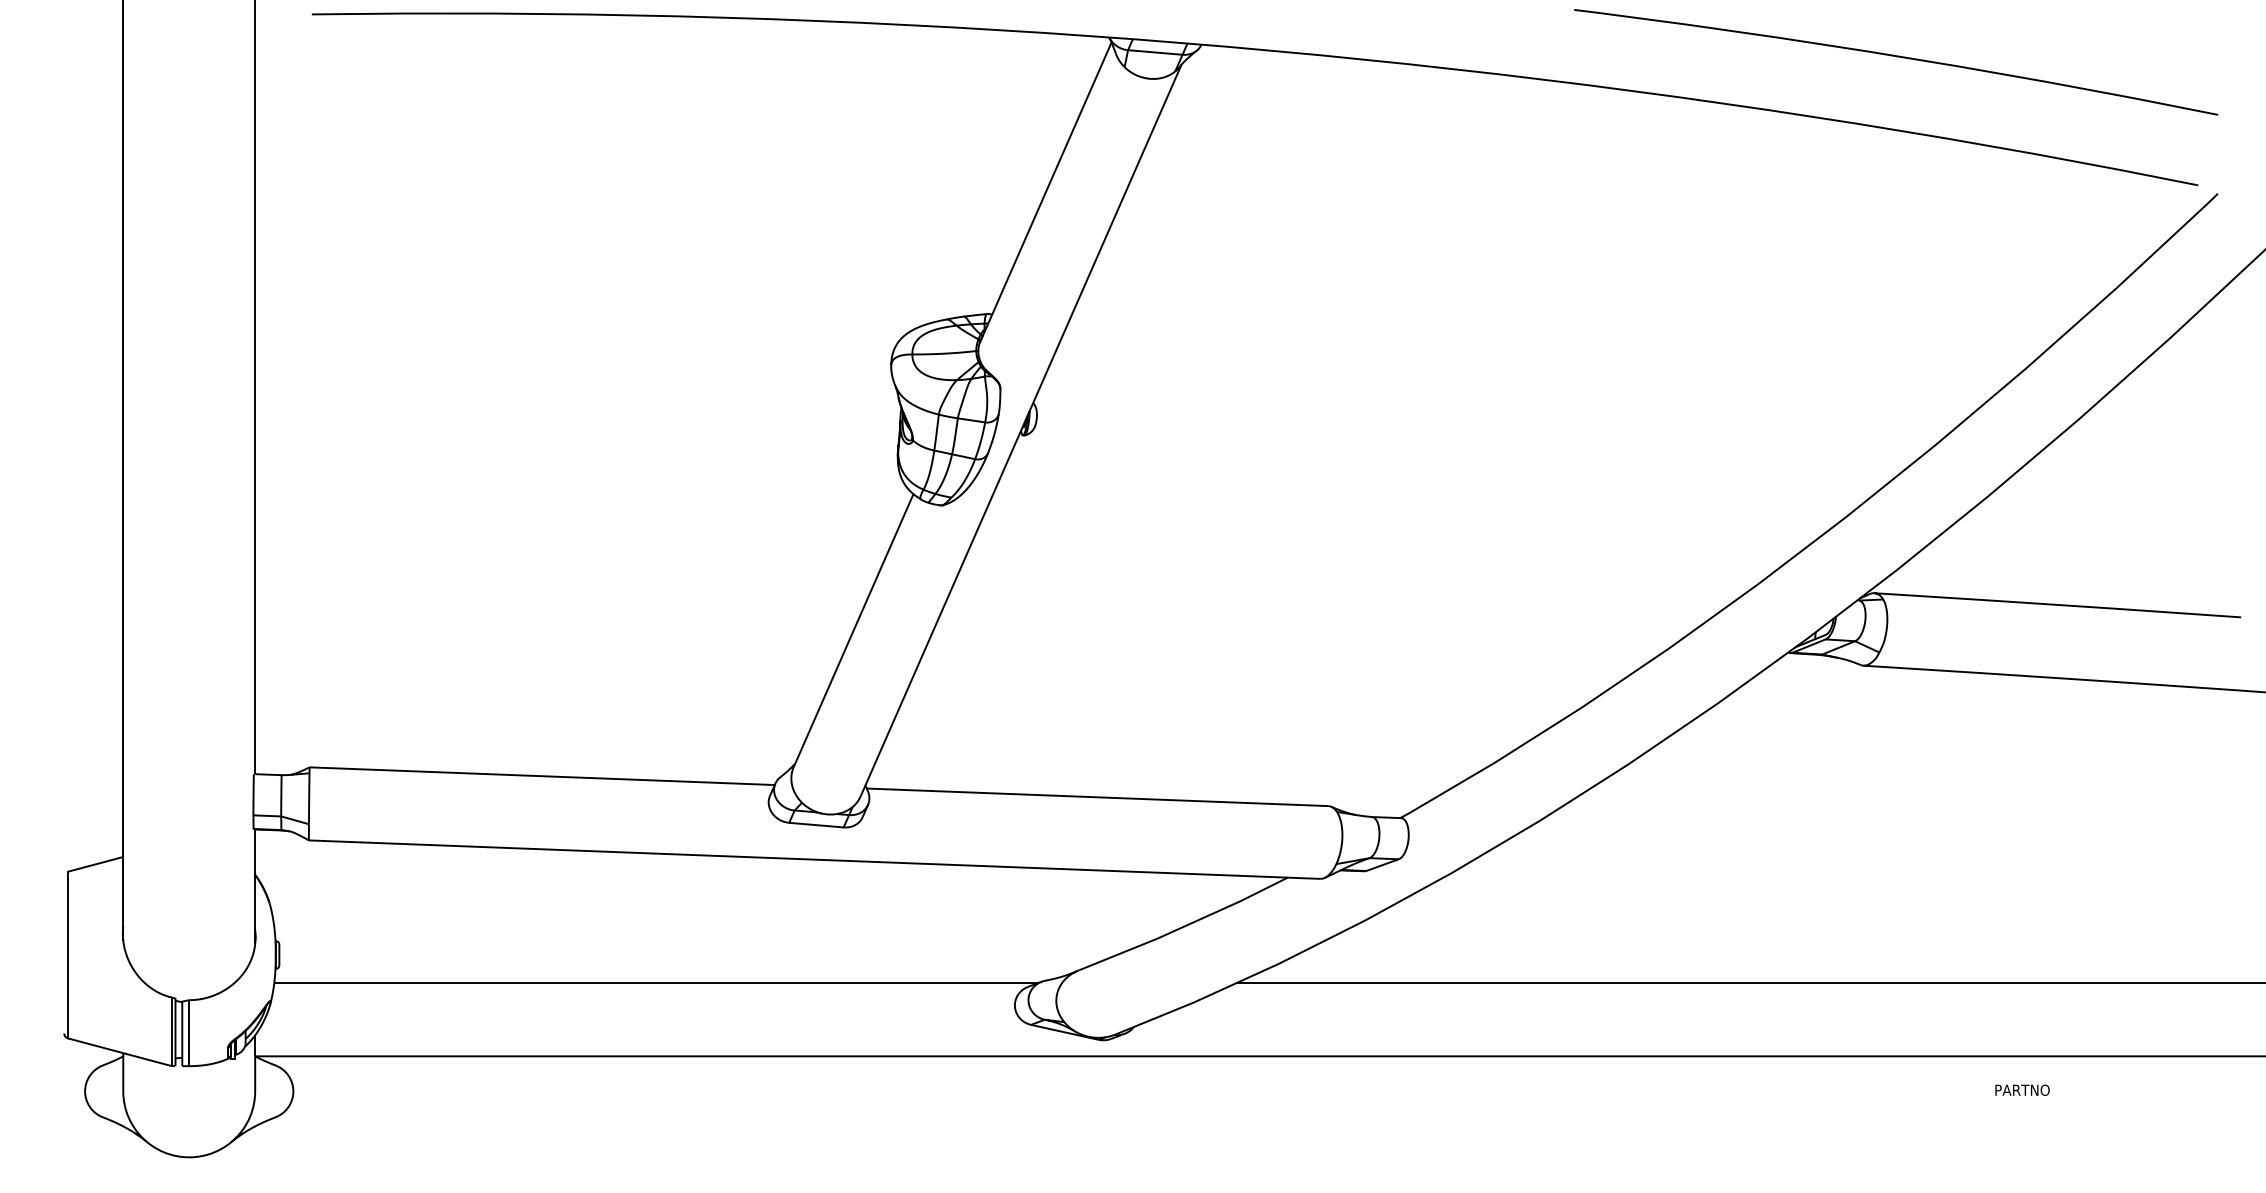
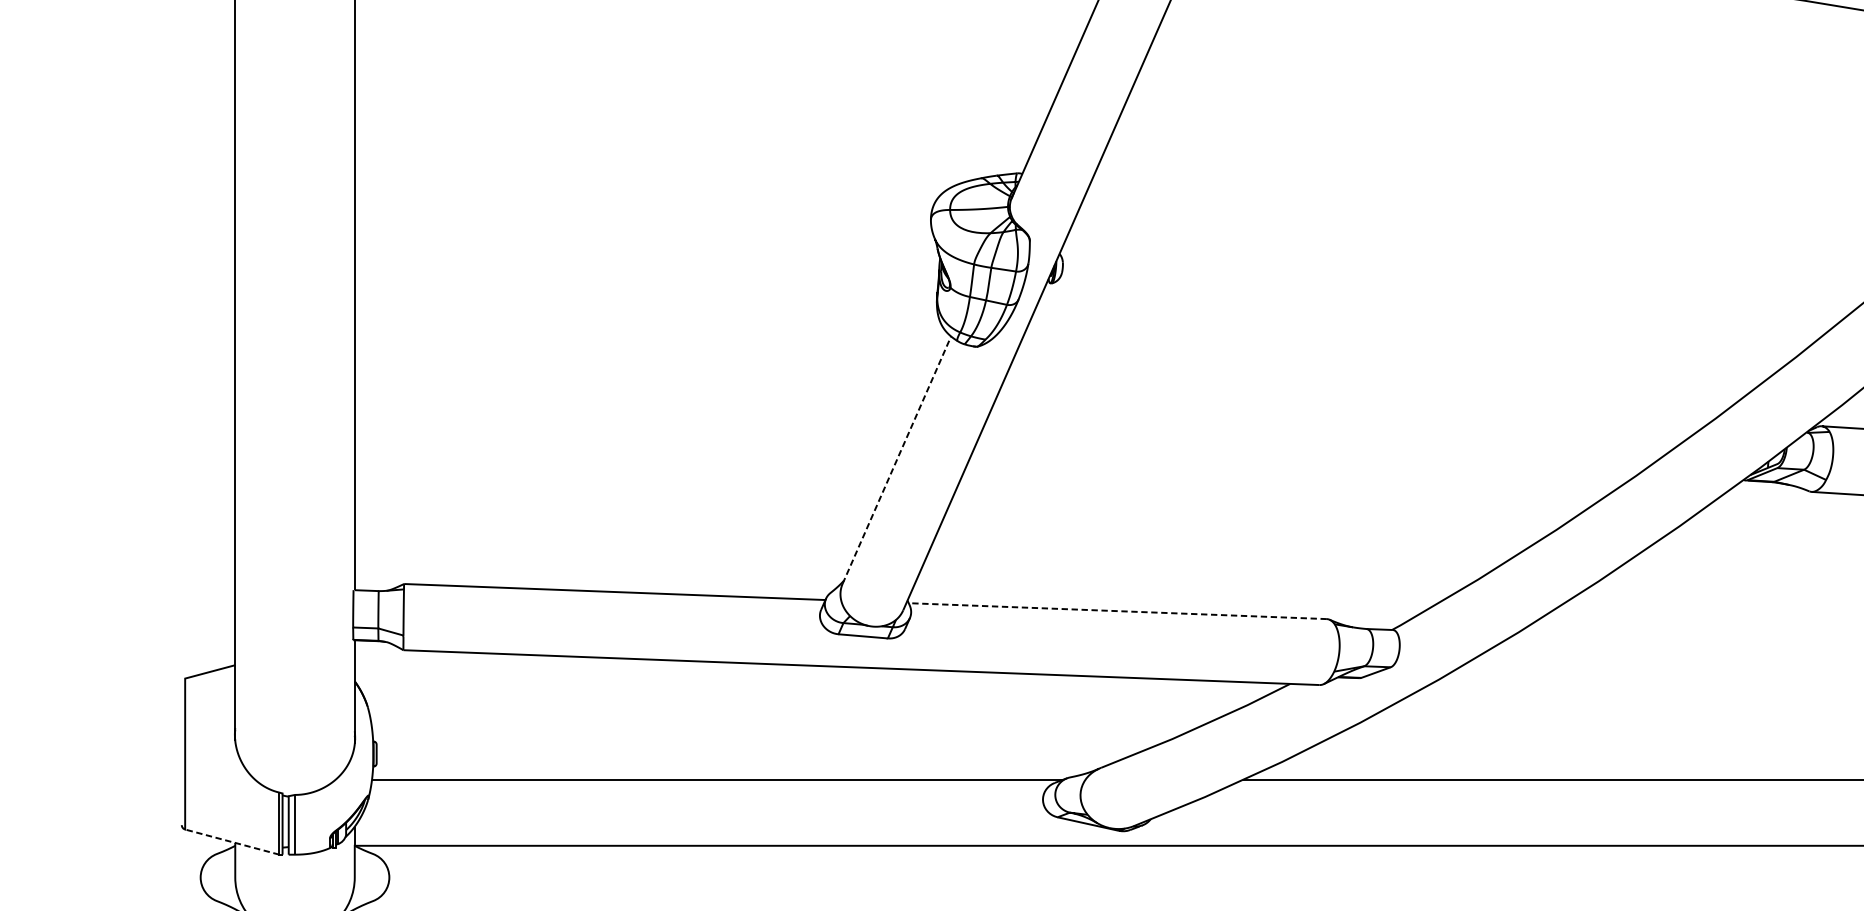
line: (853, 630) -> (896, 460), solid -> dashed
line: (1097, 797) -> (1117, 611), solid -> dashed
line: (120, 1052) -> (232, 842), solid -> dashed

